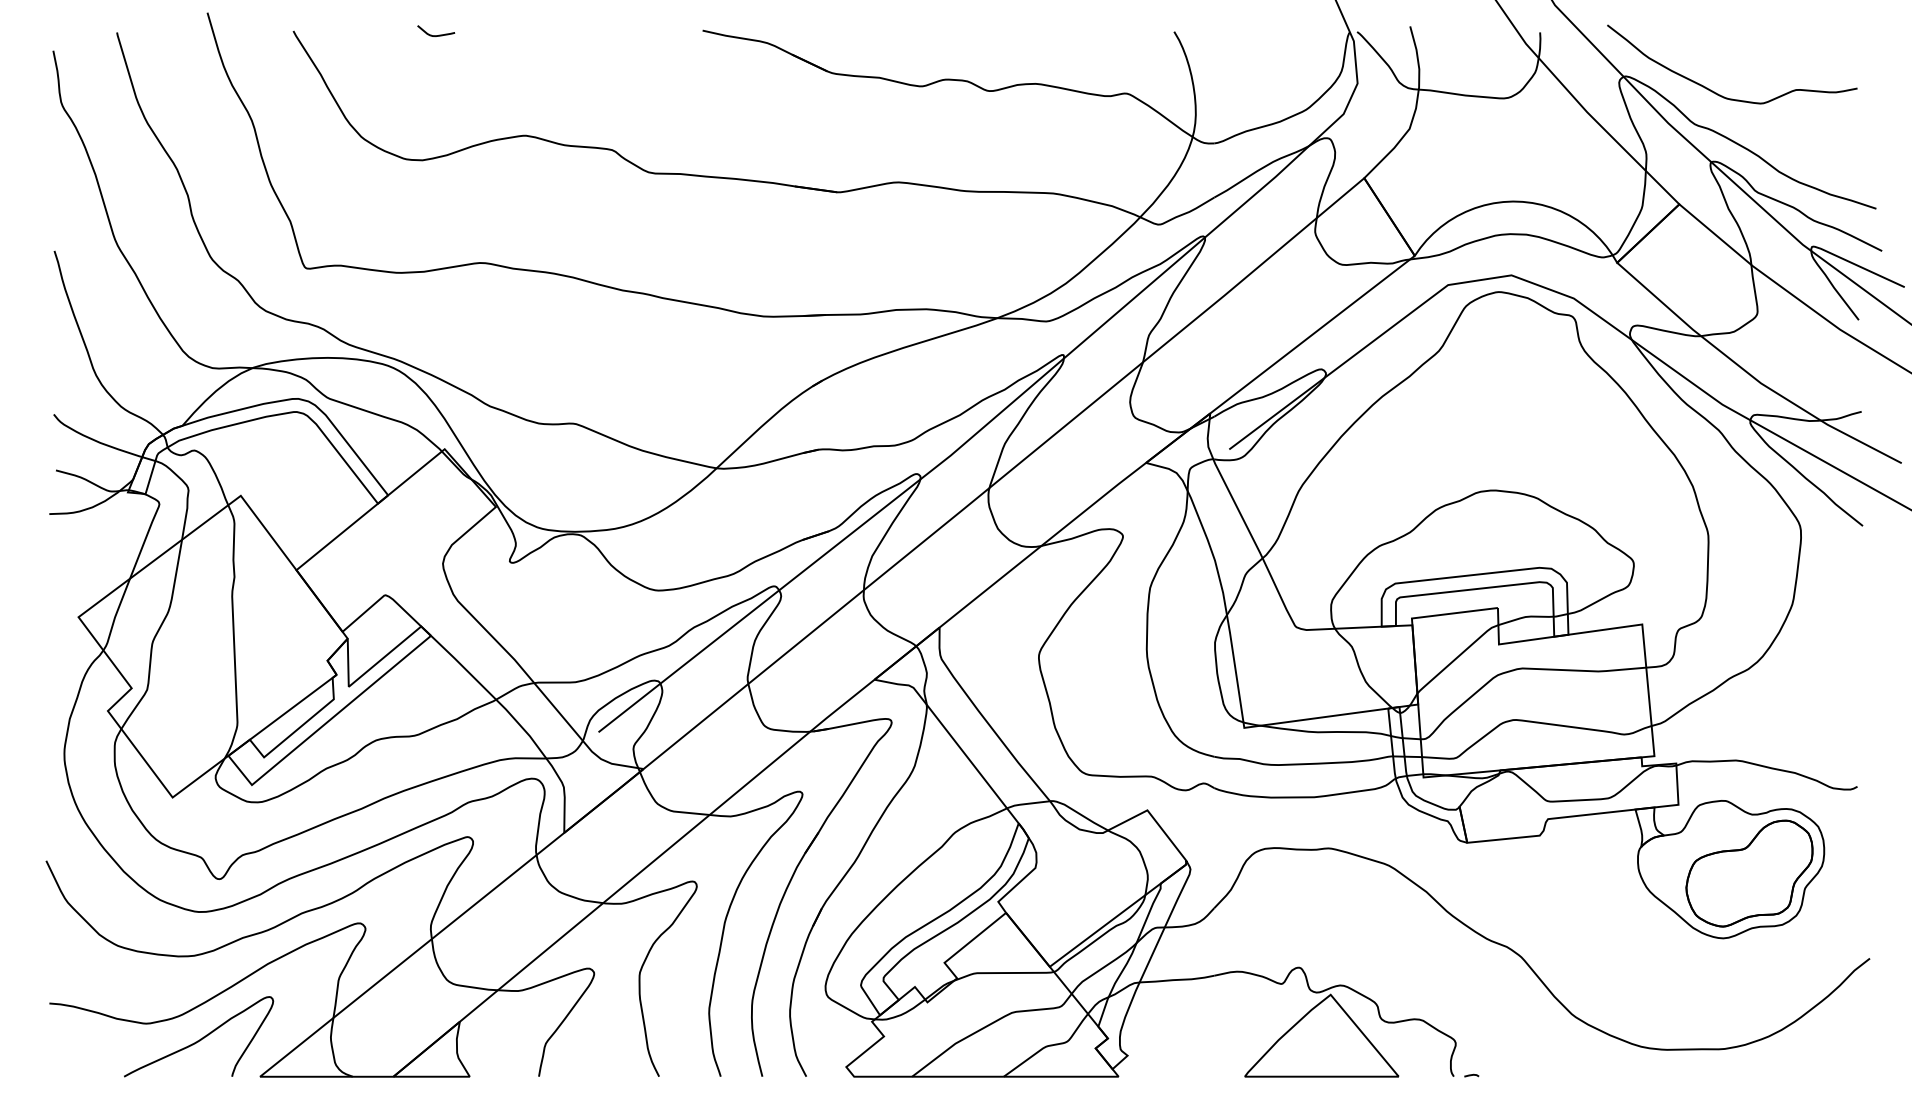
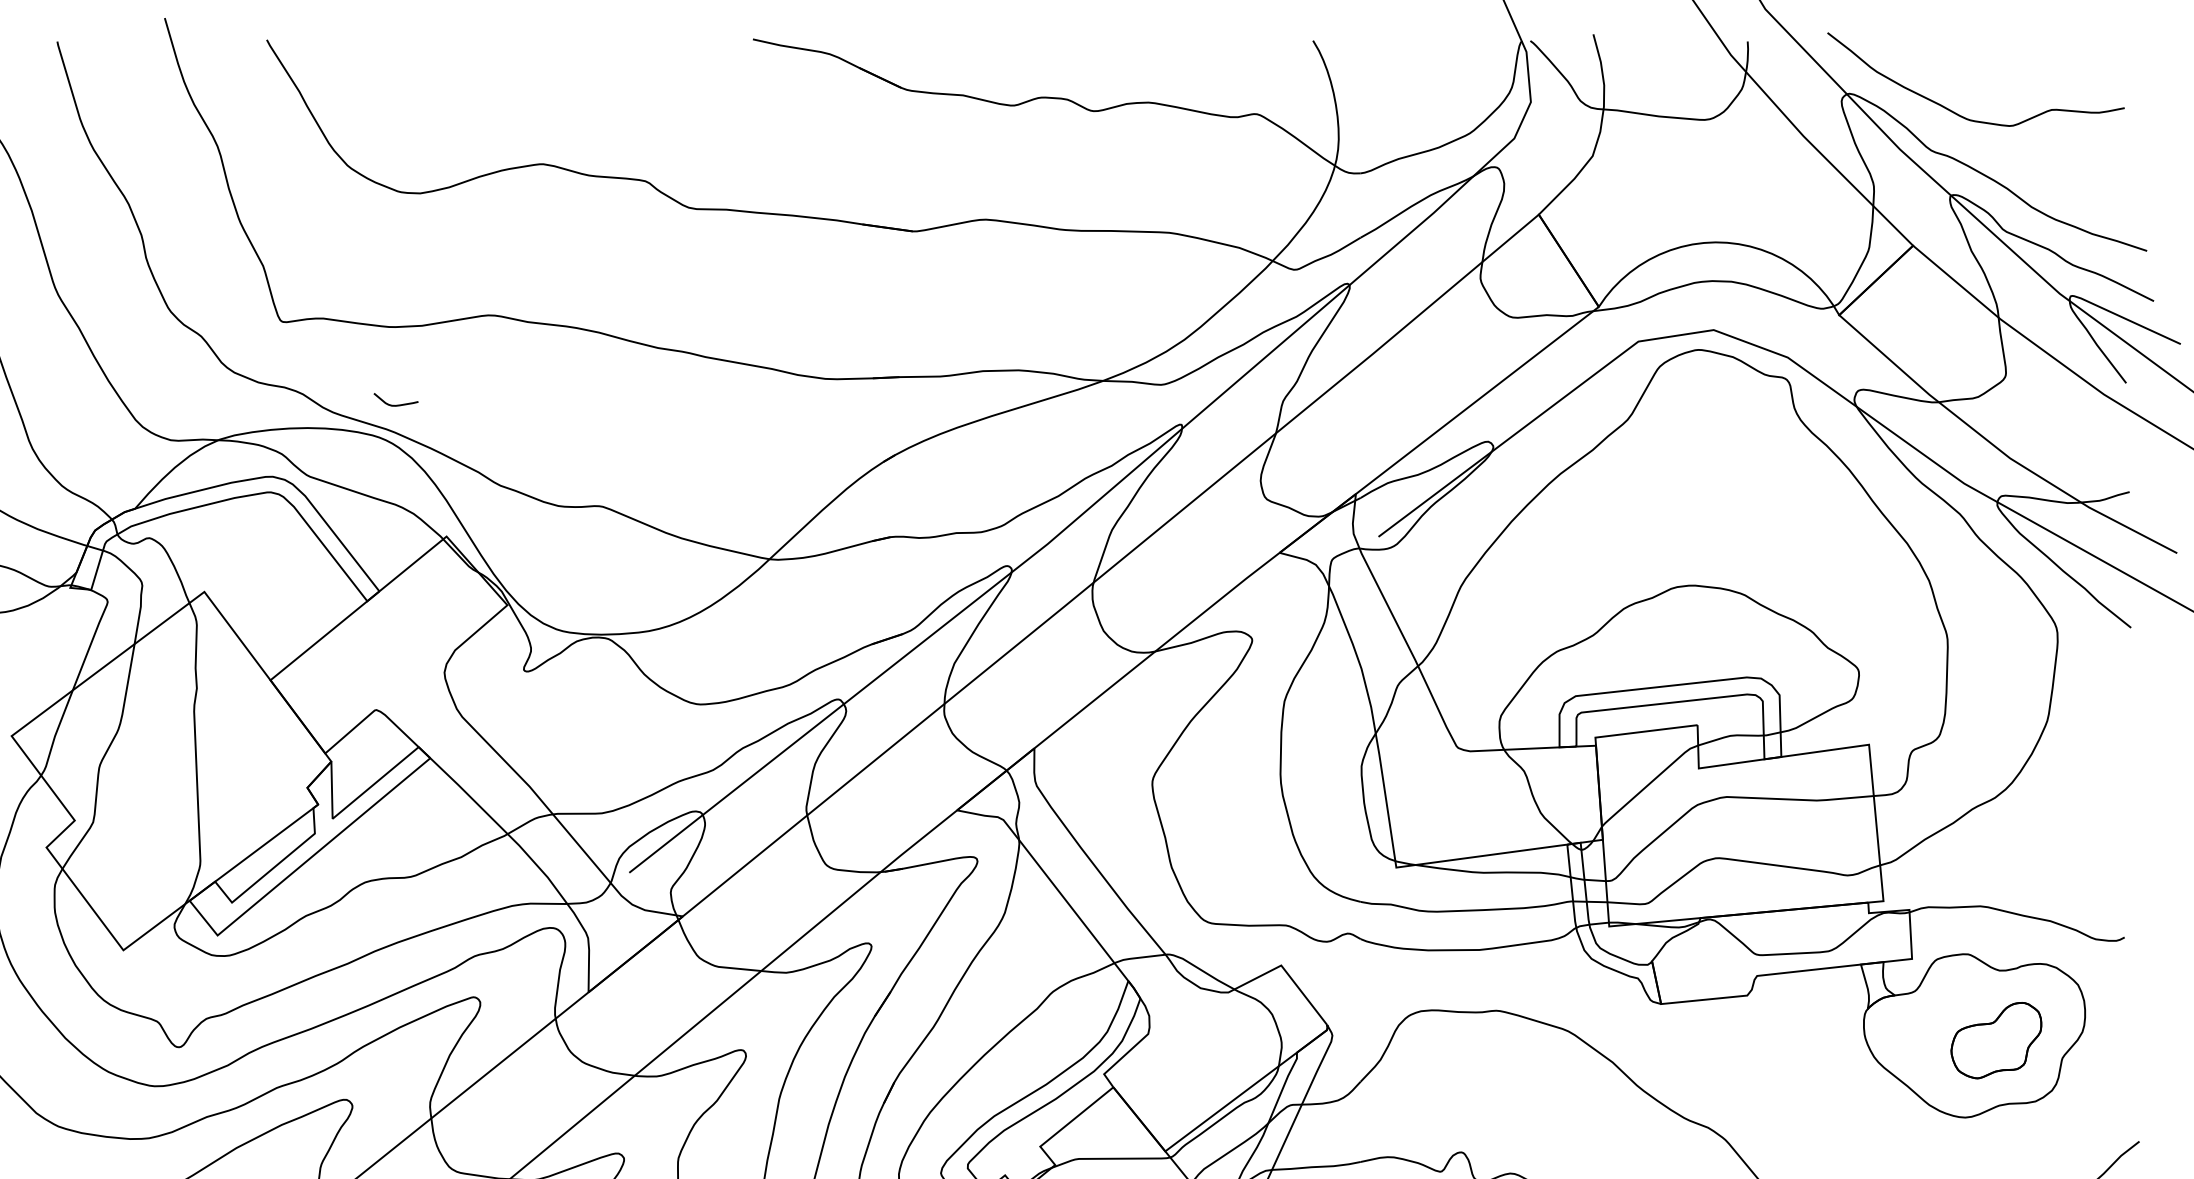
curve: (439, 34) -> (399, 403), moved
part: (1749, 873) -> (1996, 1040), size x0.6

